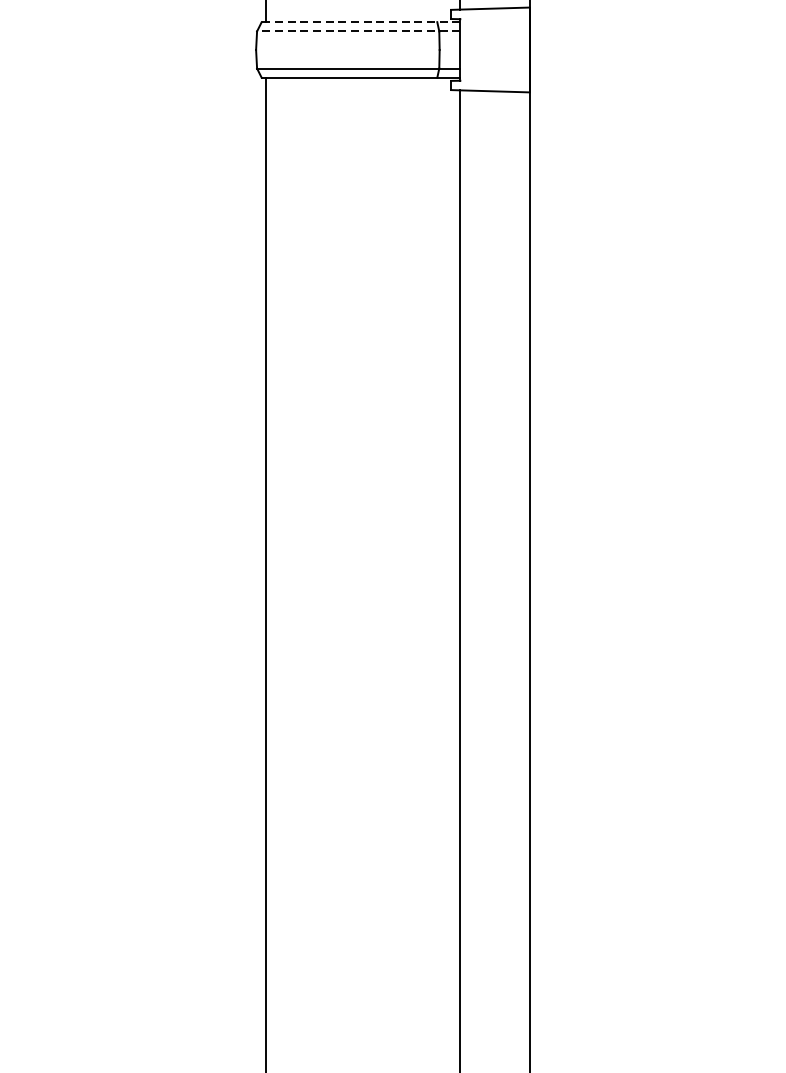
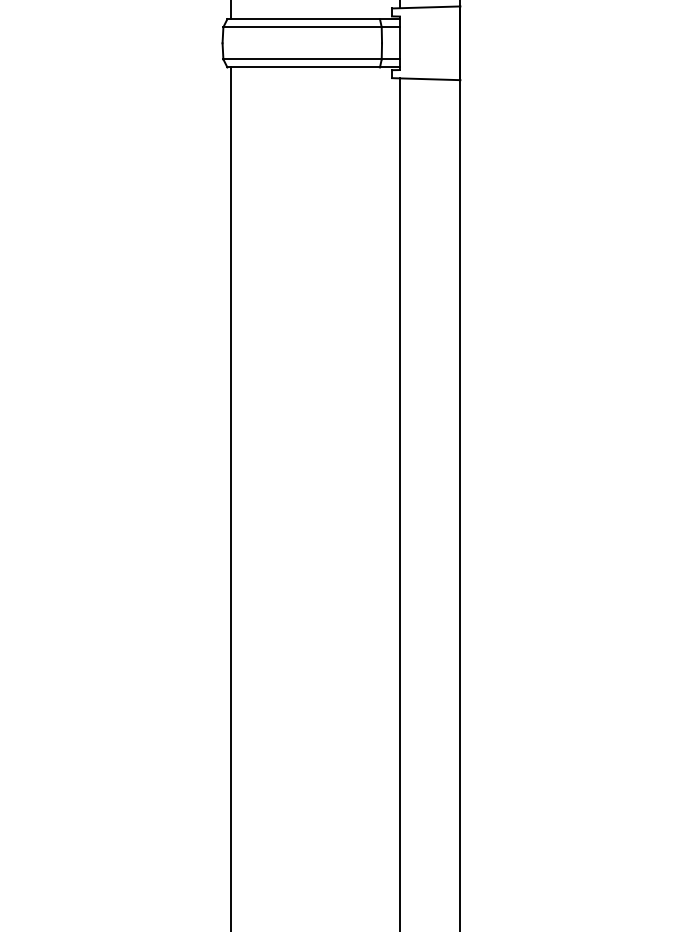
line: (360, 22) -> (313, 19), dashed -> solid
line: (358, 31) -> (311, 27), dashed -> solid

